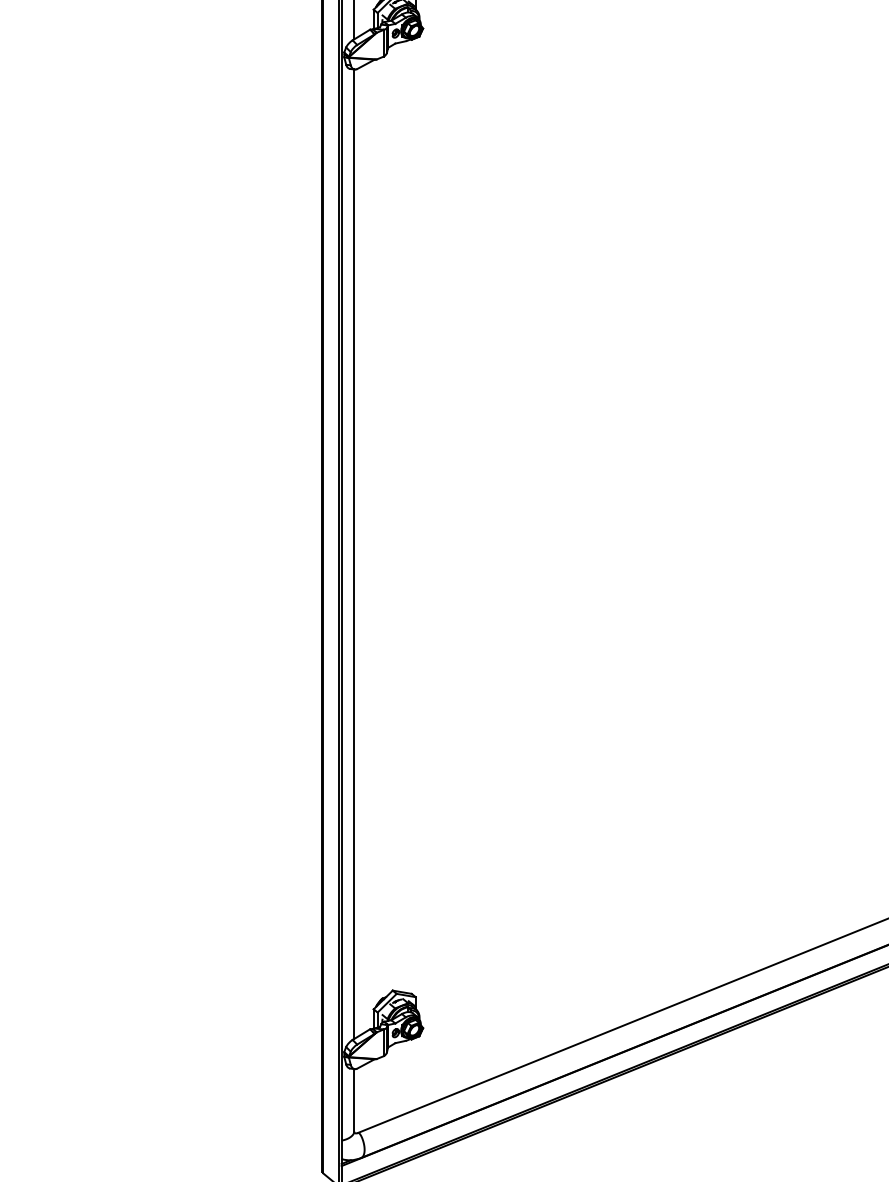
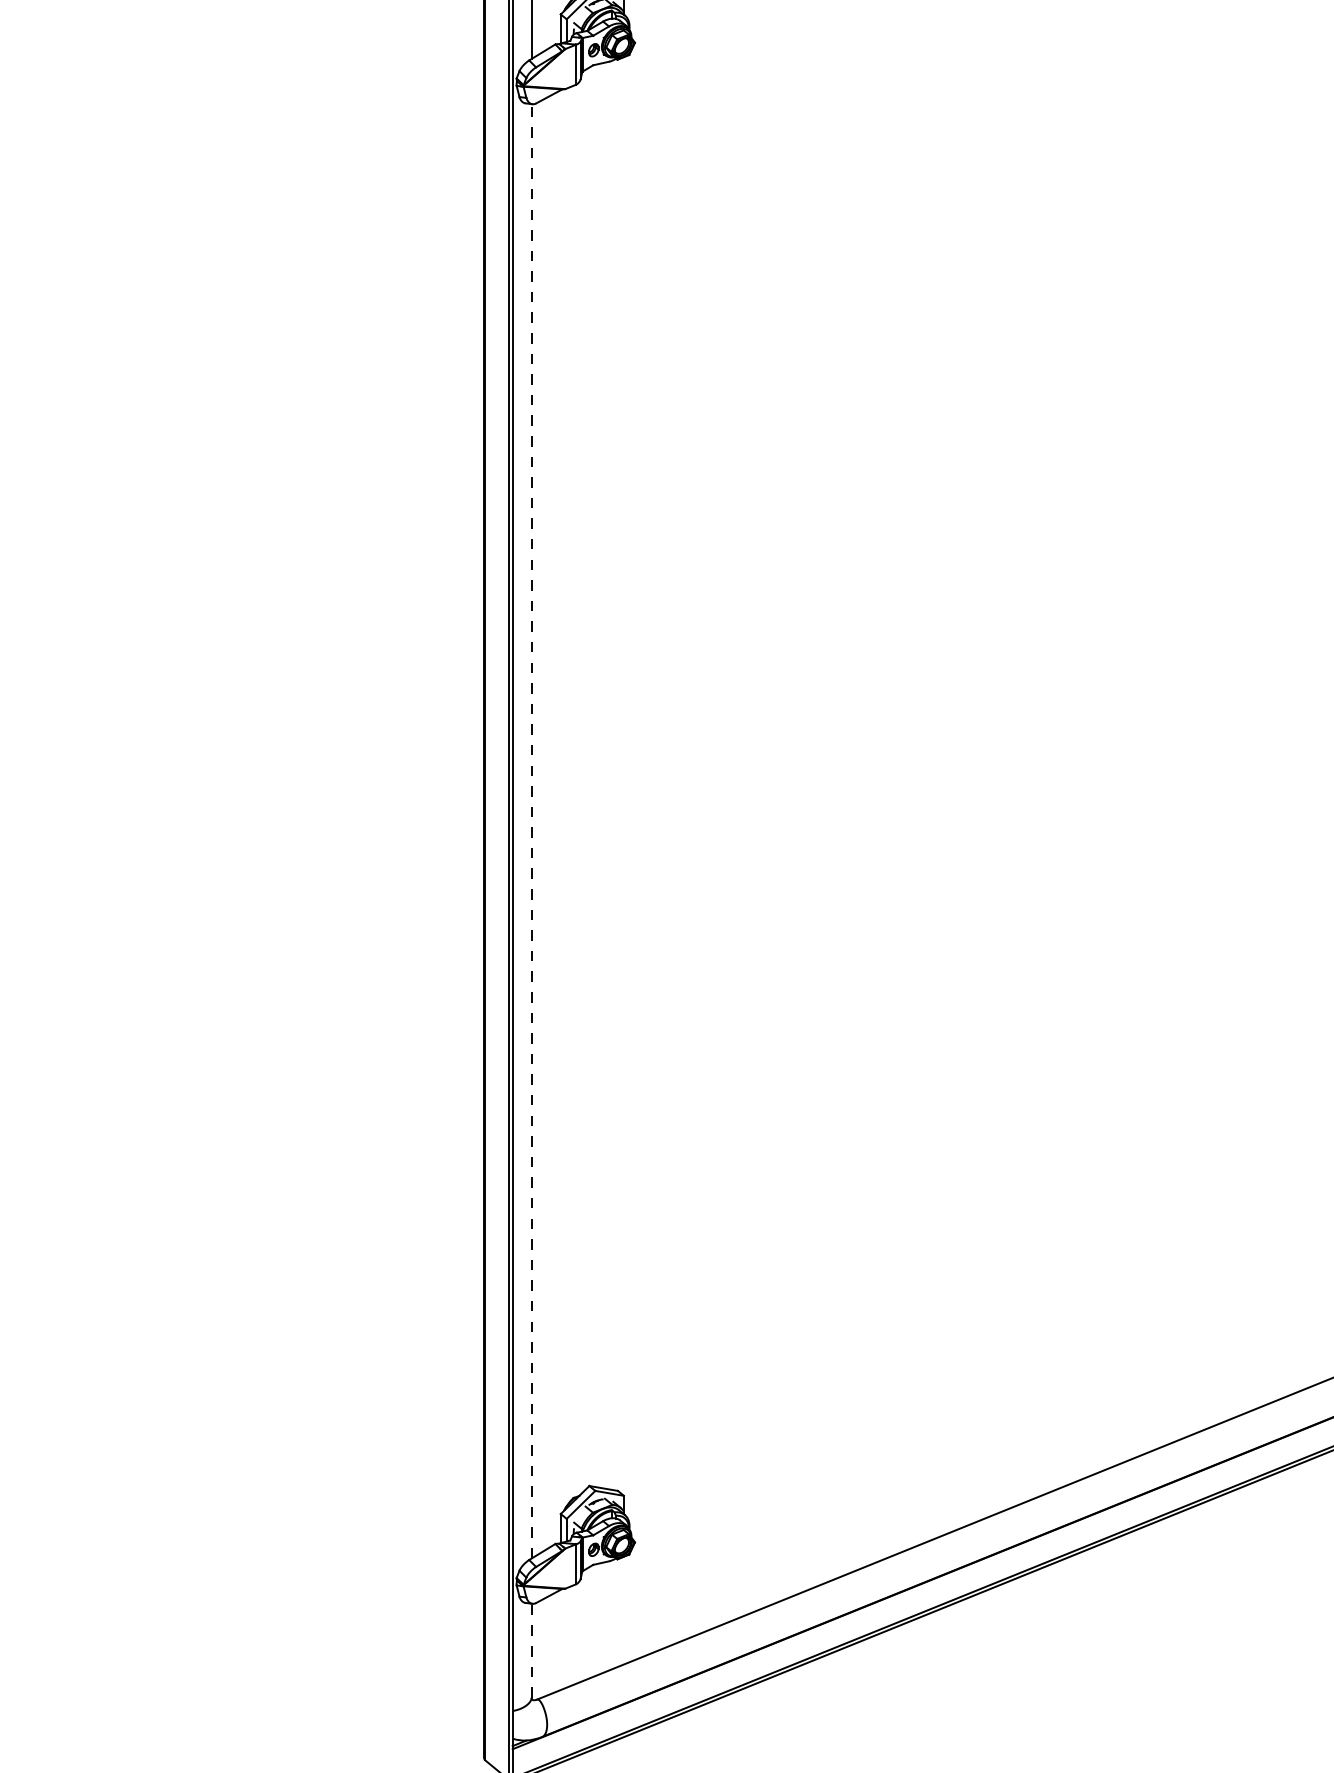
line: (354, 554) -> (531, 831), solid -> dashed
line: (354, 1099) -> (531, 1649), solid -> dashed

